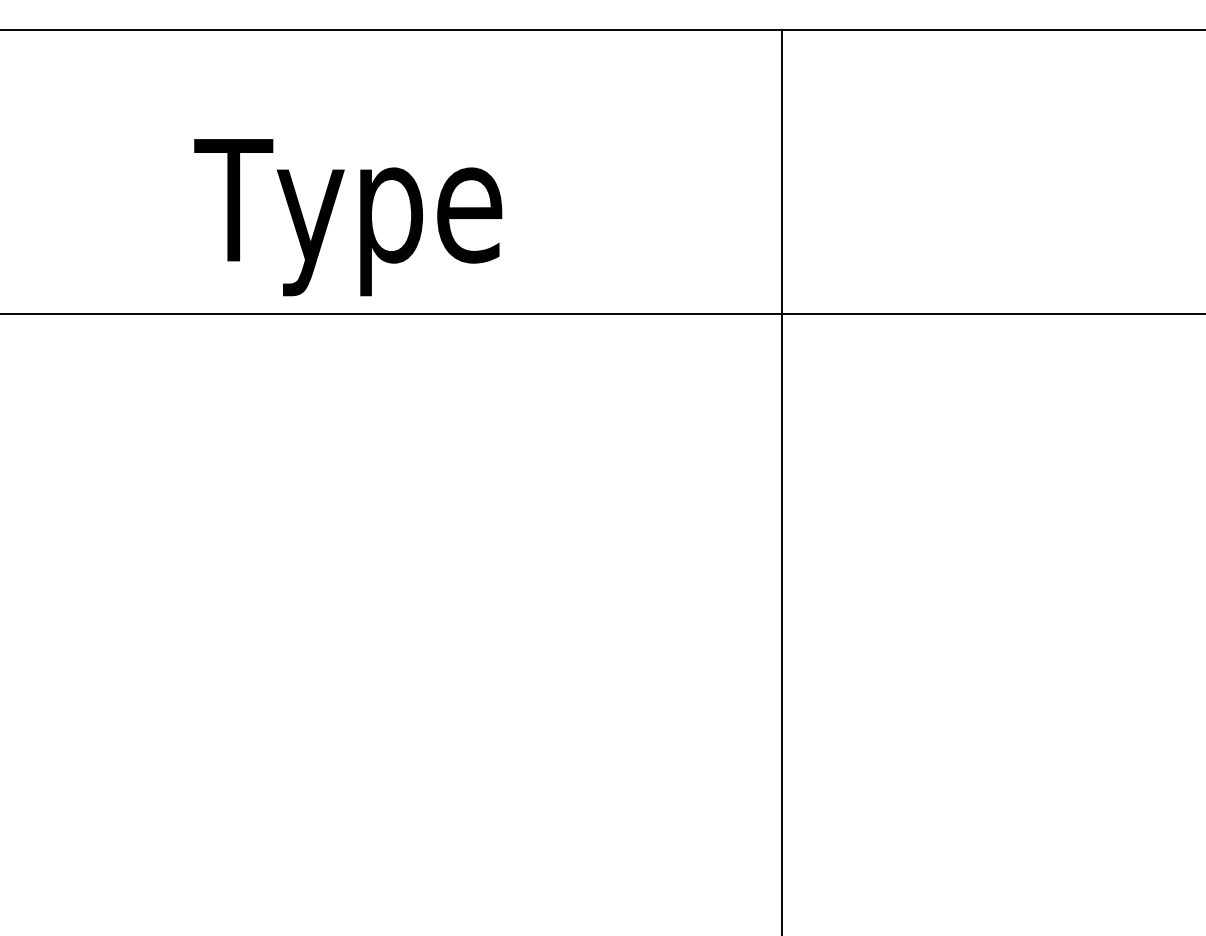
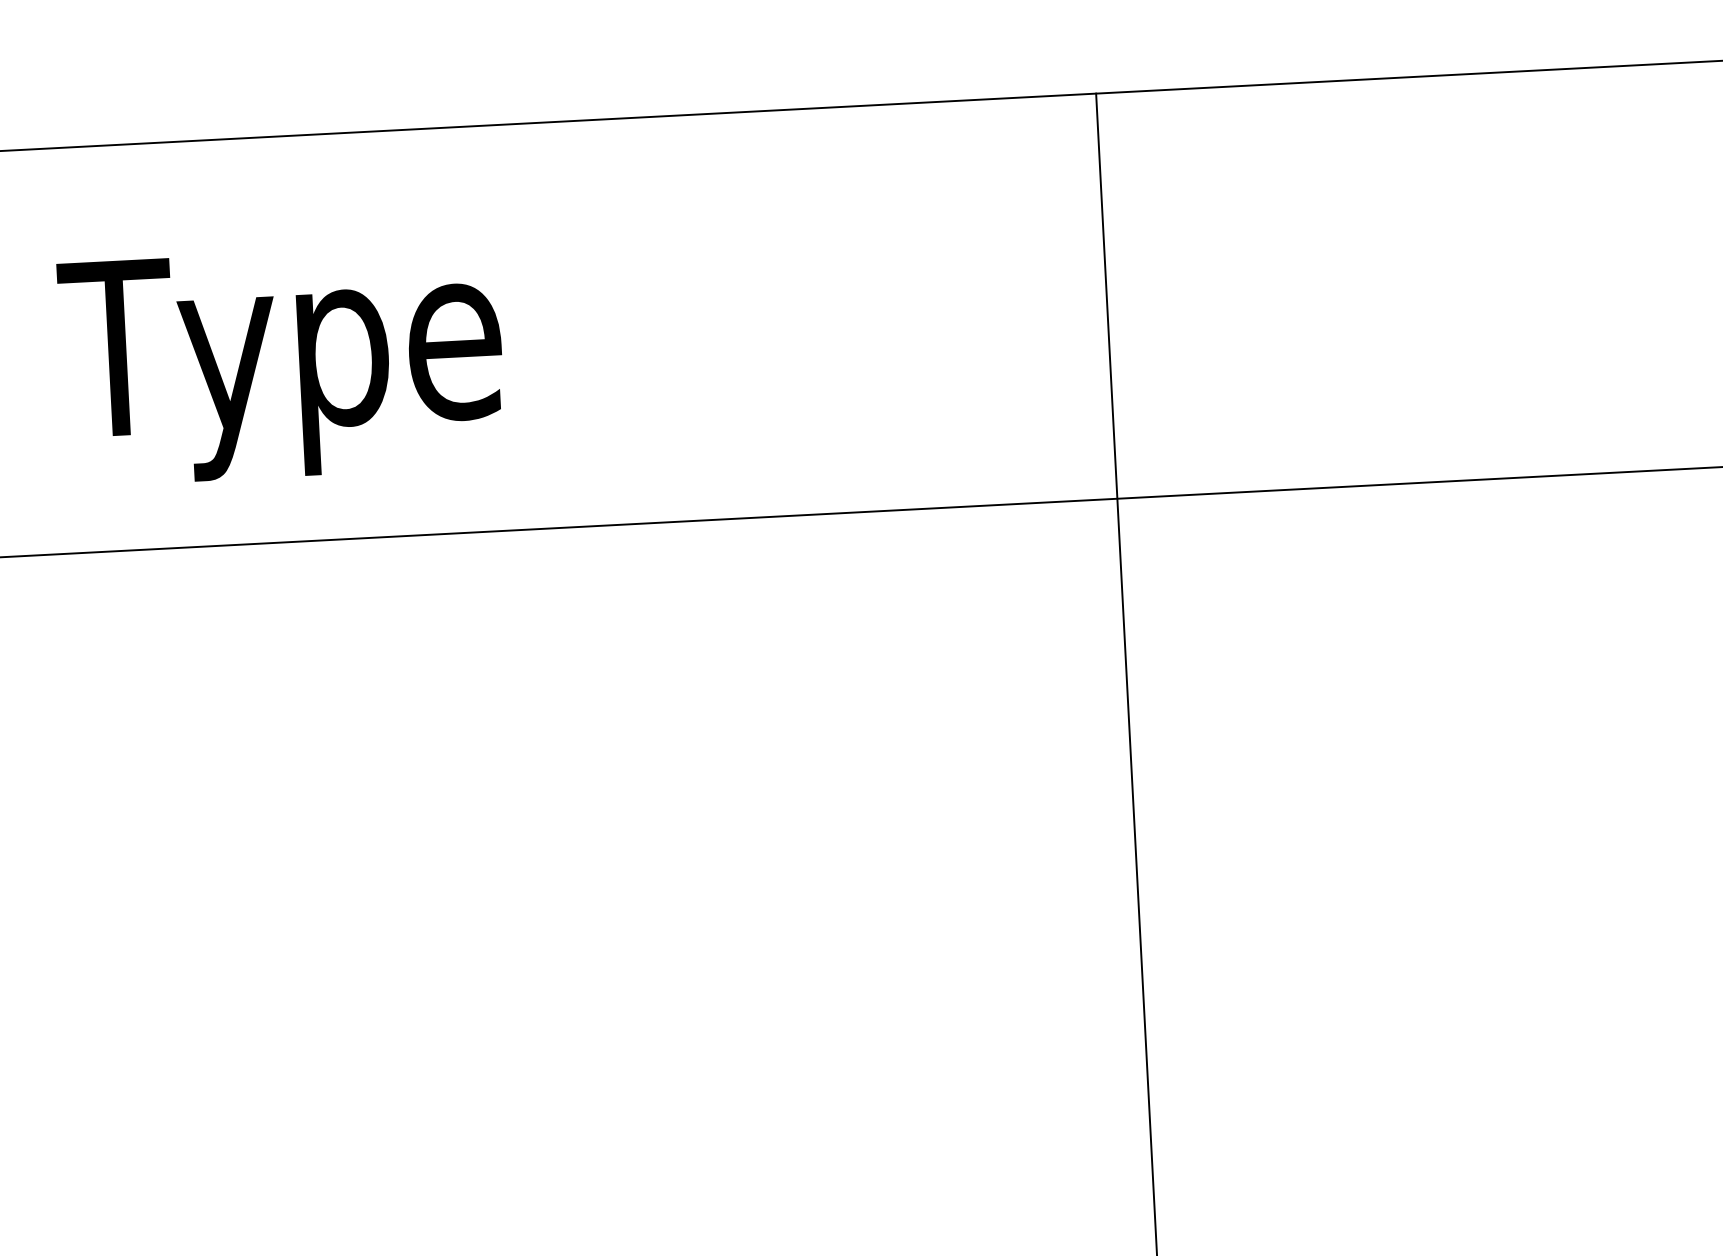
text: (348, 217) -> (282, 364), moved

